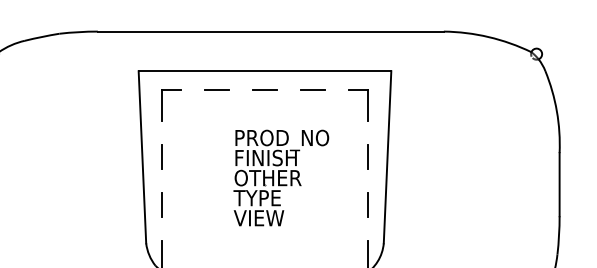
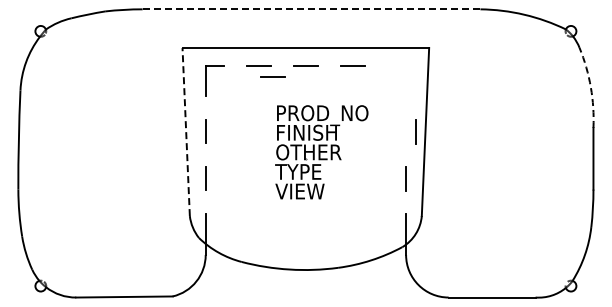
line: (270, 31) -> (311, 9), solid -> dashed
line: (230, 100) -> (272, 76), added
part: (367, 105) -> (405, 81), removed
arc: (556, 111) -> (590, 87), solid -> dashed
line: (142, 156) -> (186, 131), solid -> dashed
line: (367, 156) -> (415, 131), moved

